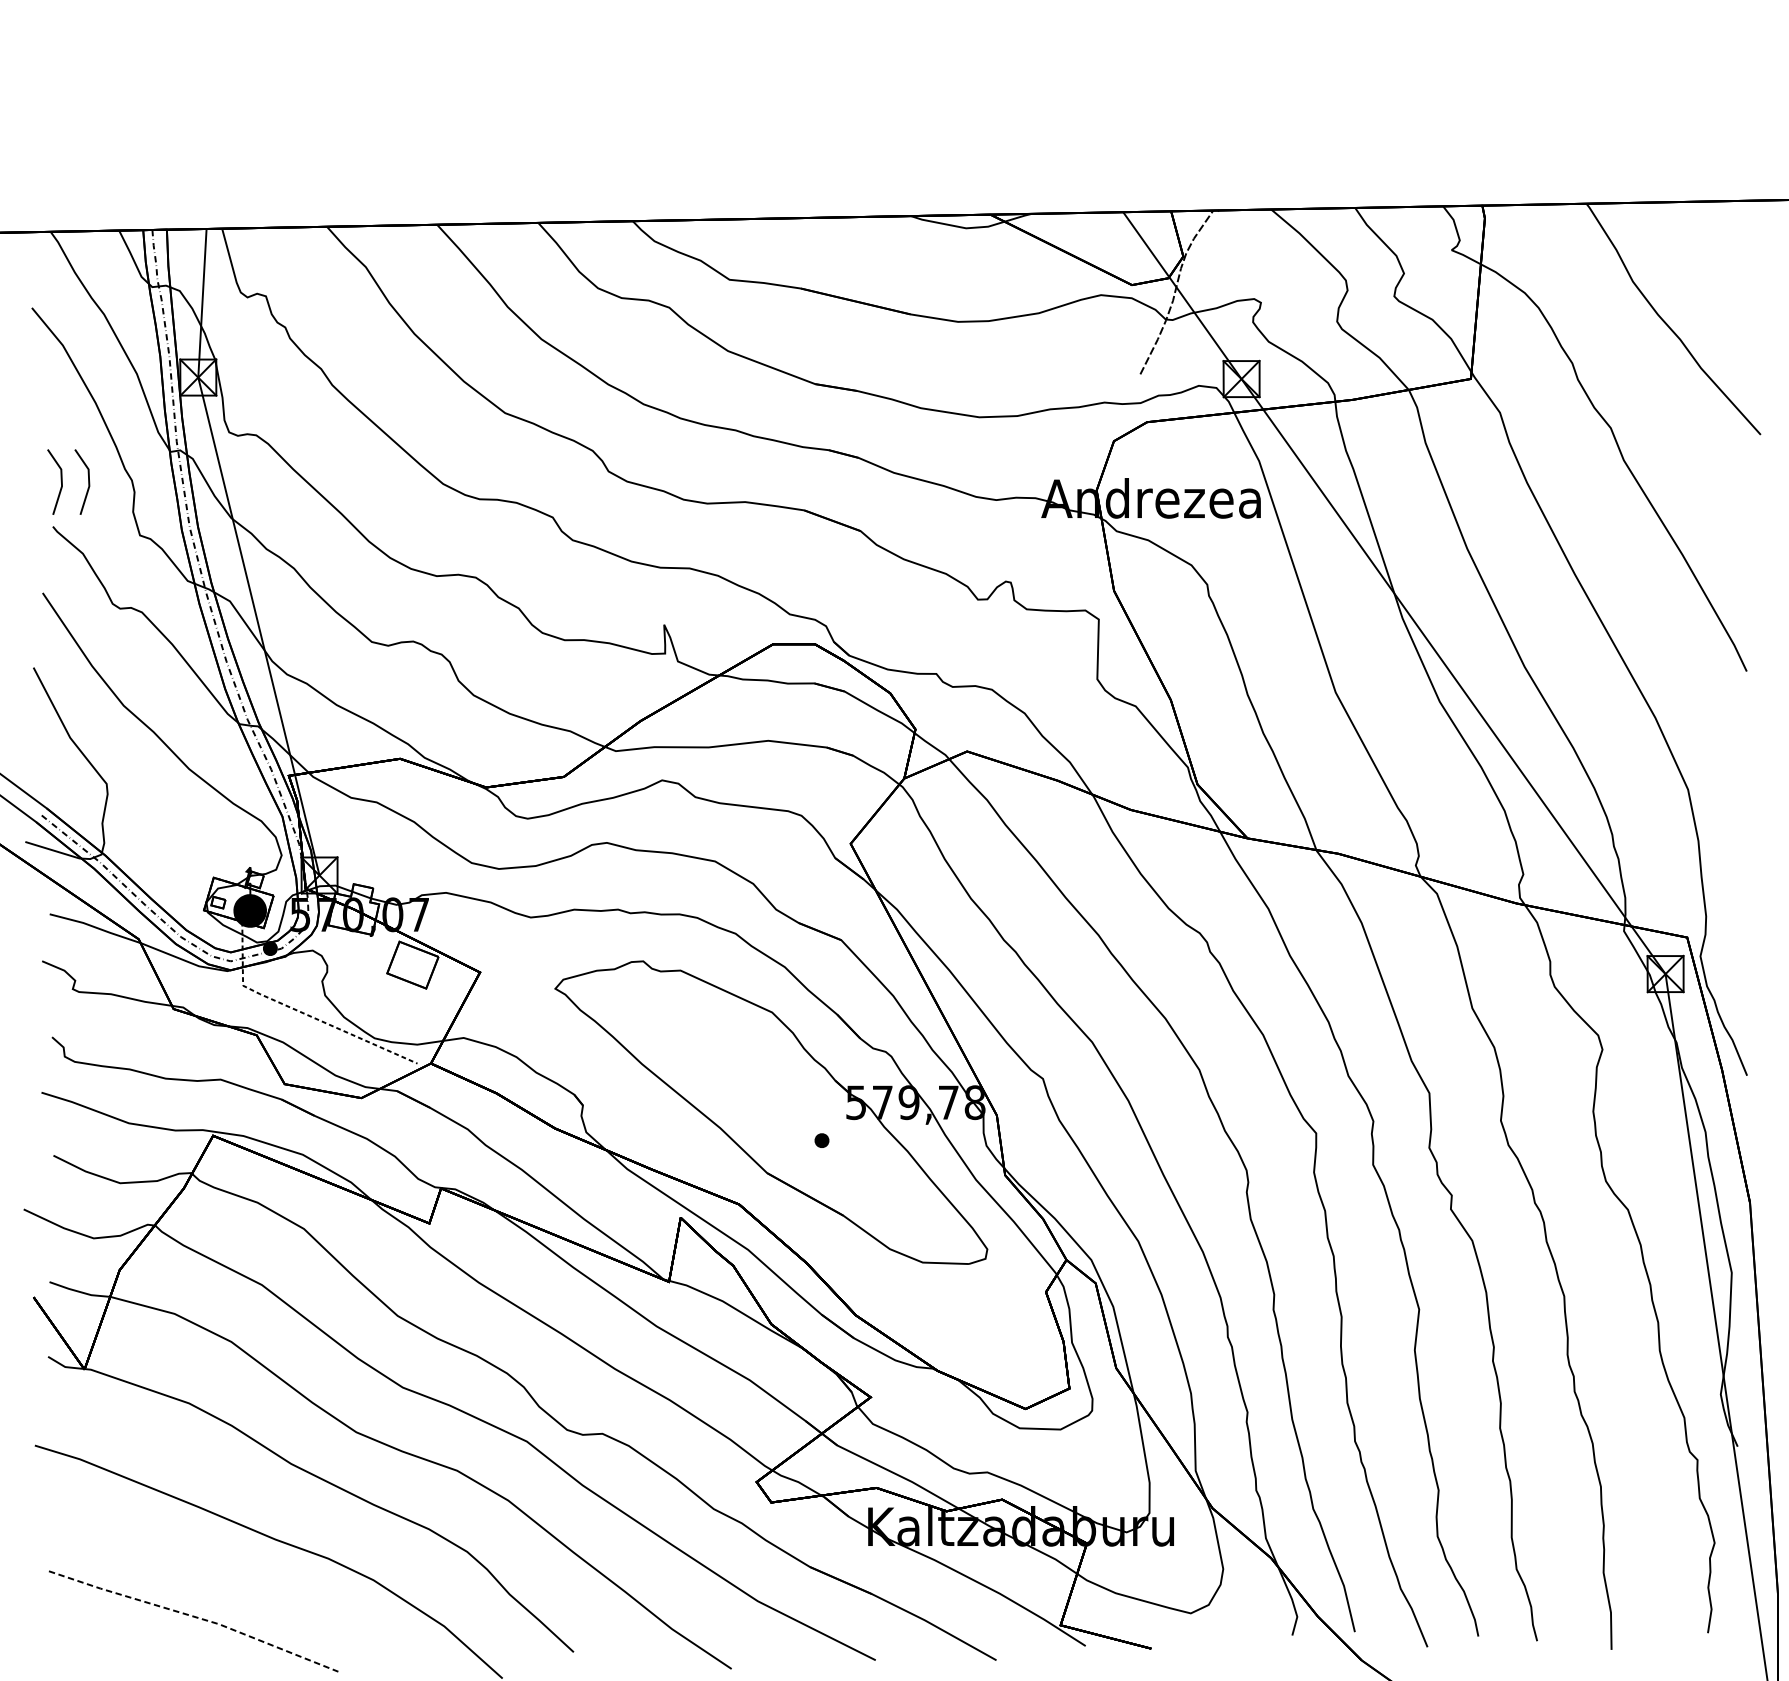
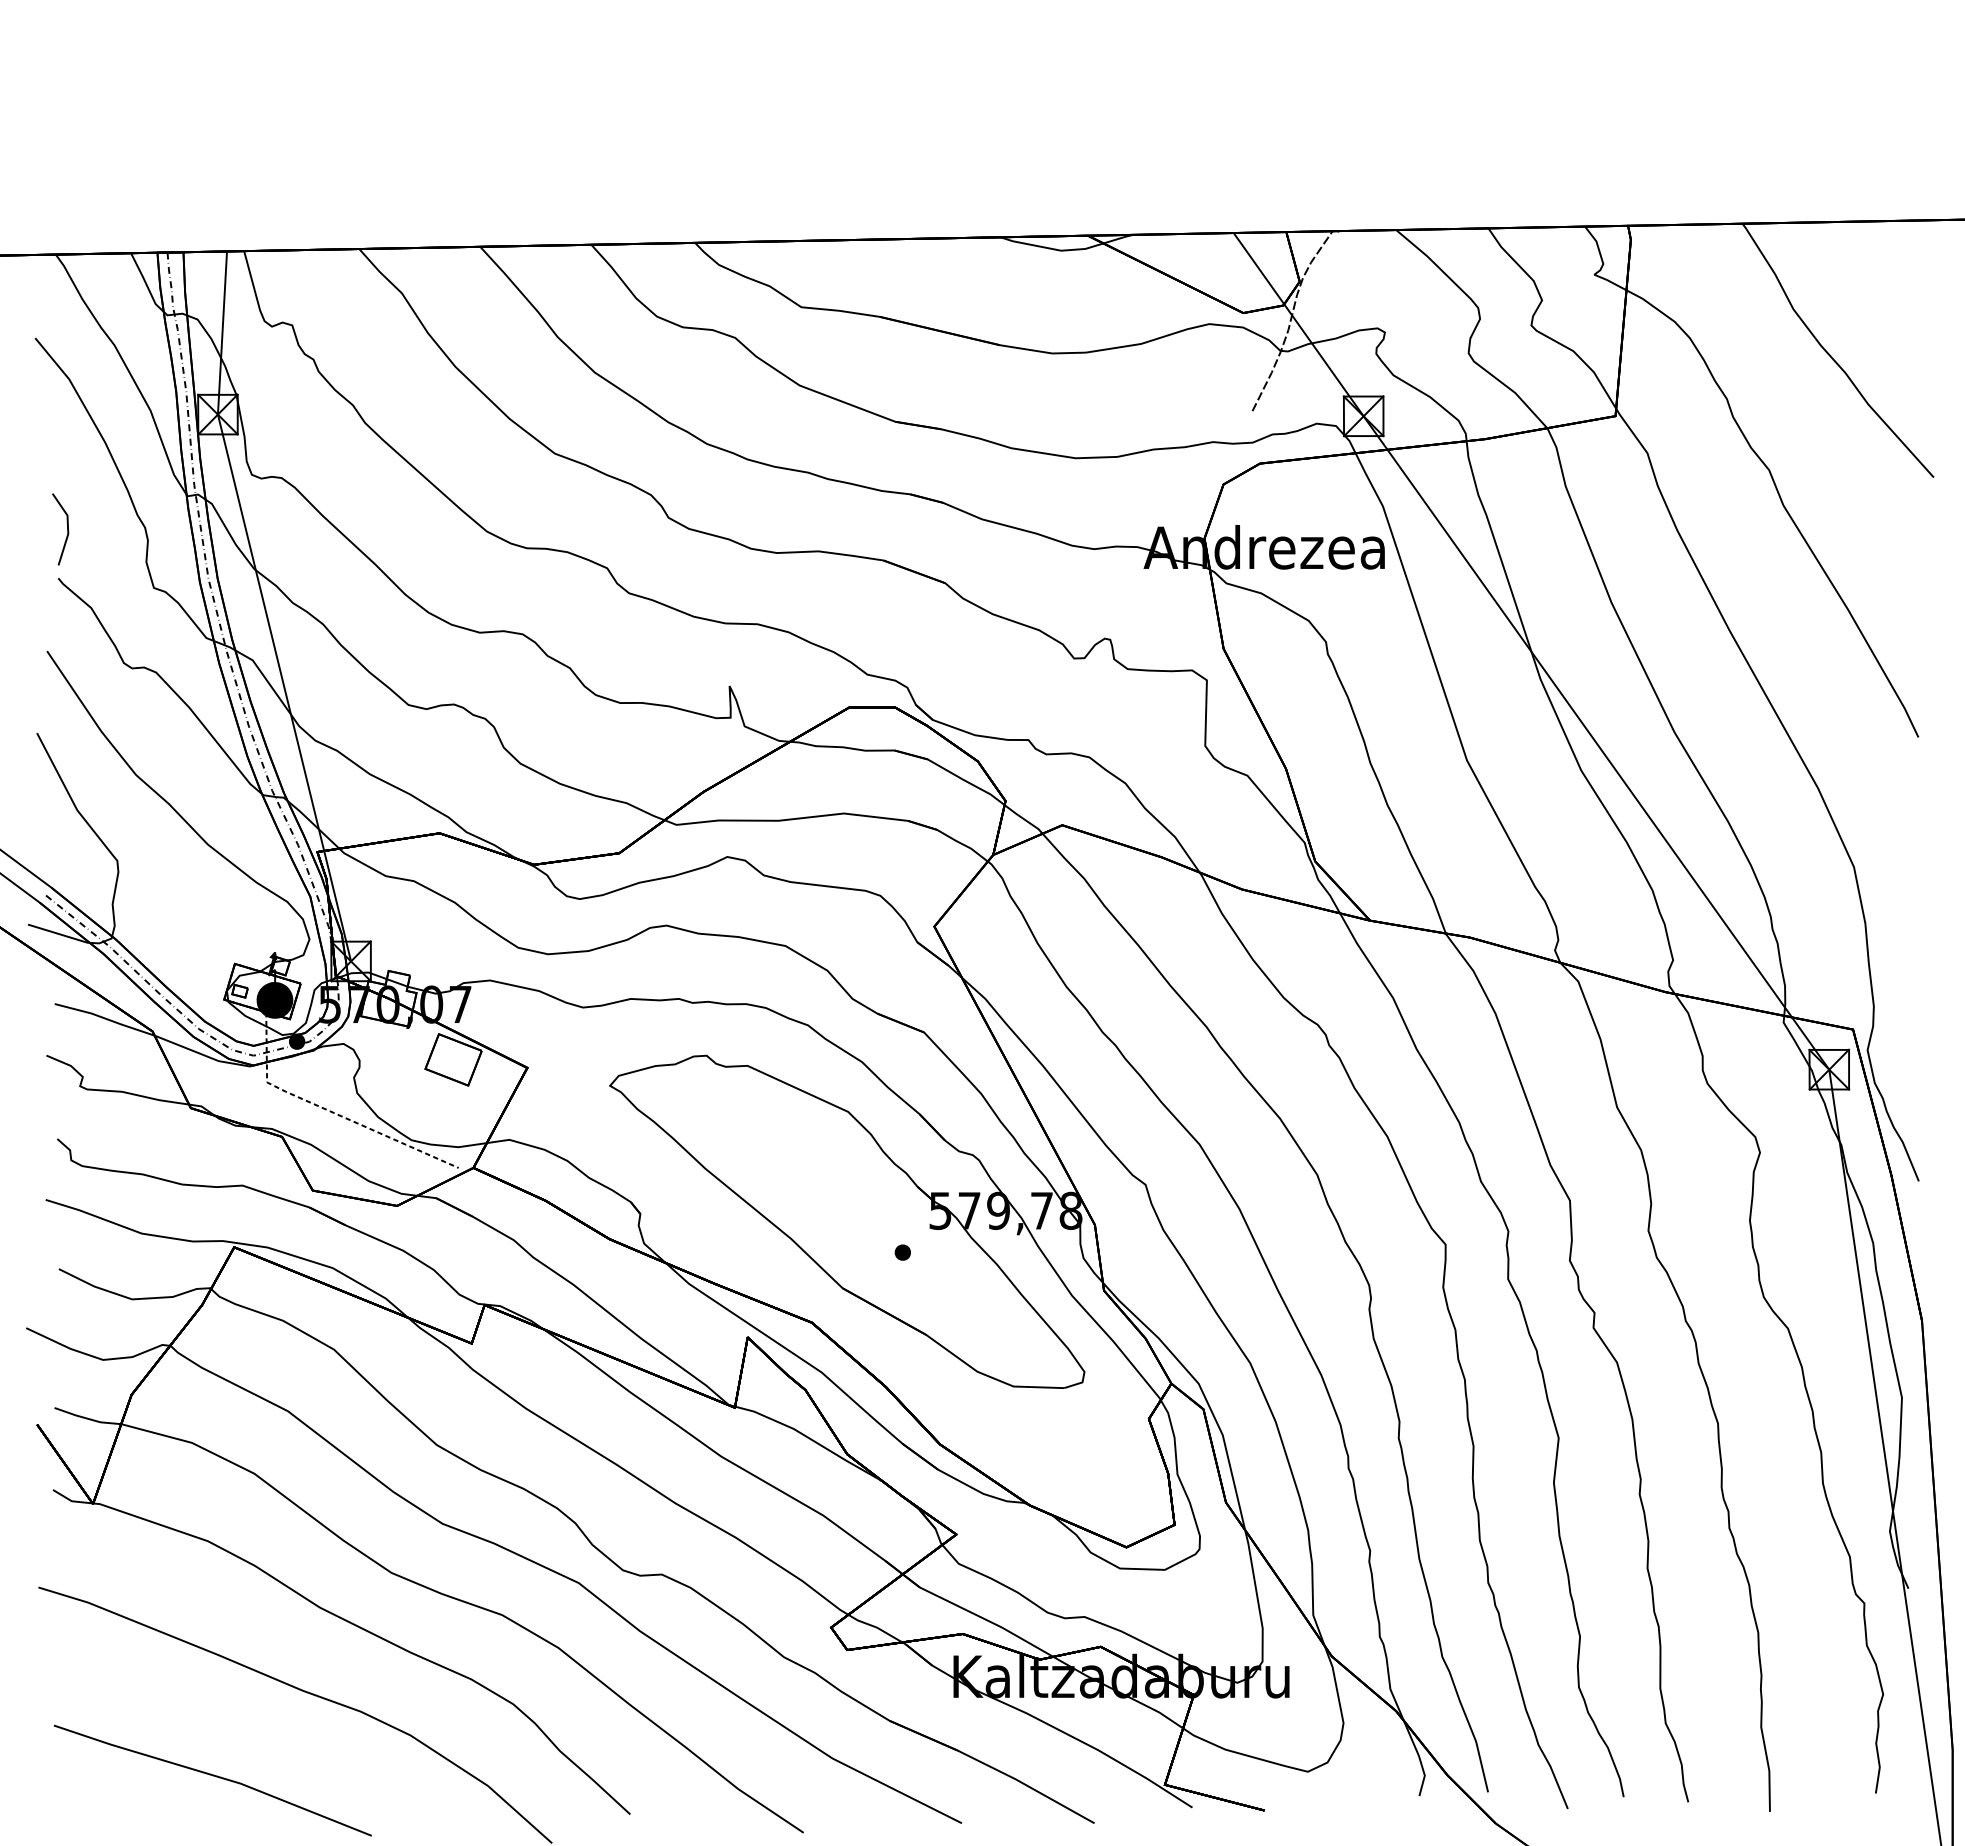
line: (88, 482) -> (97, 529), removed
line: (195, 1616) -> (214, 1775), dashed -> solid

